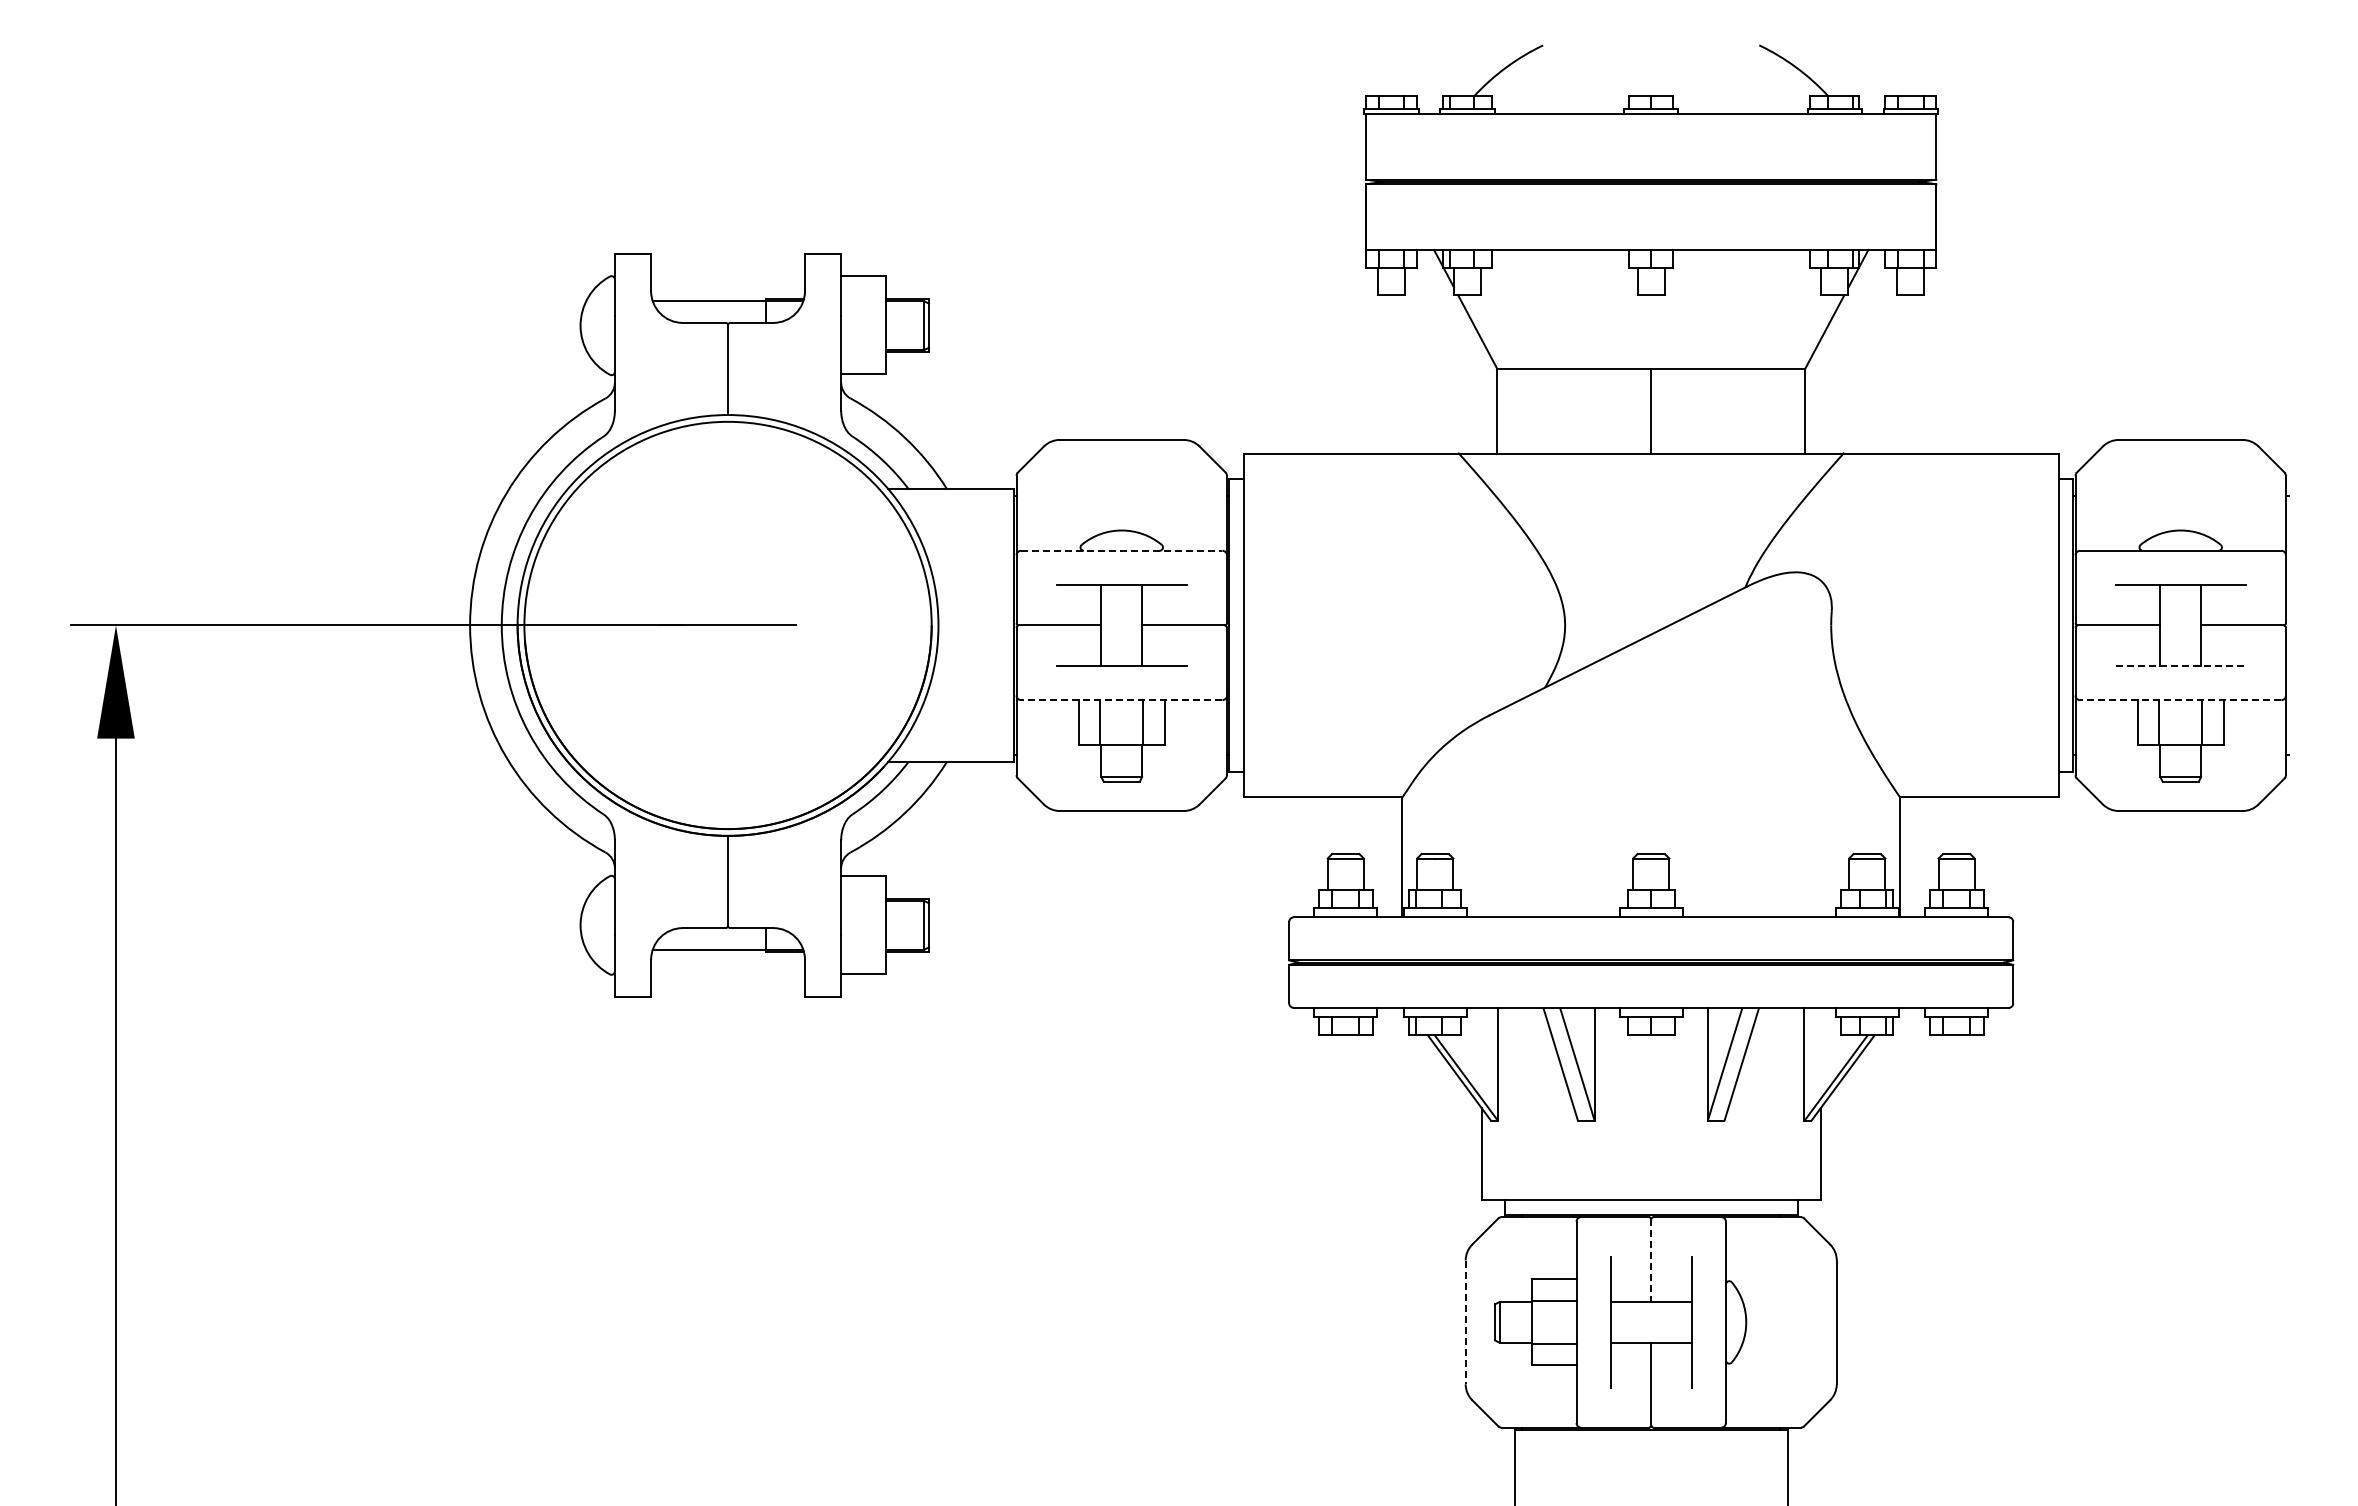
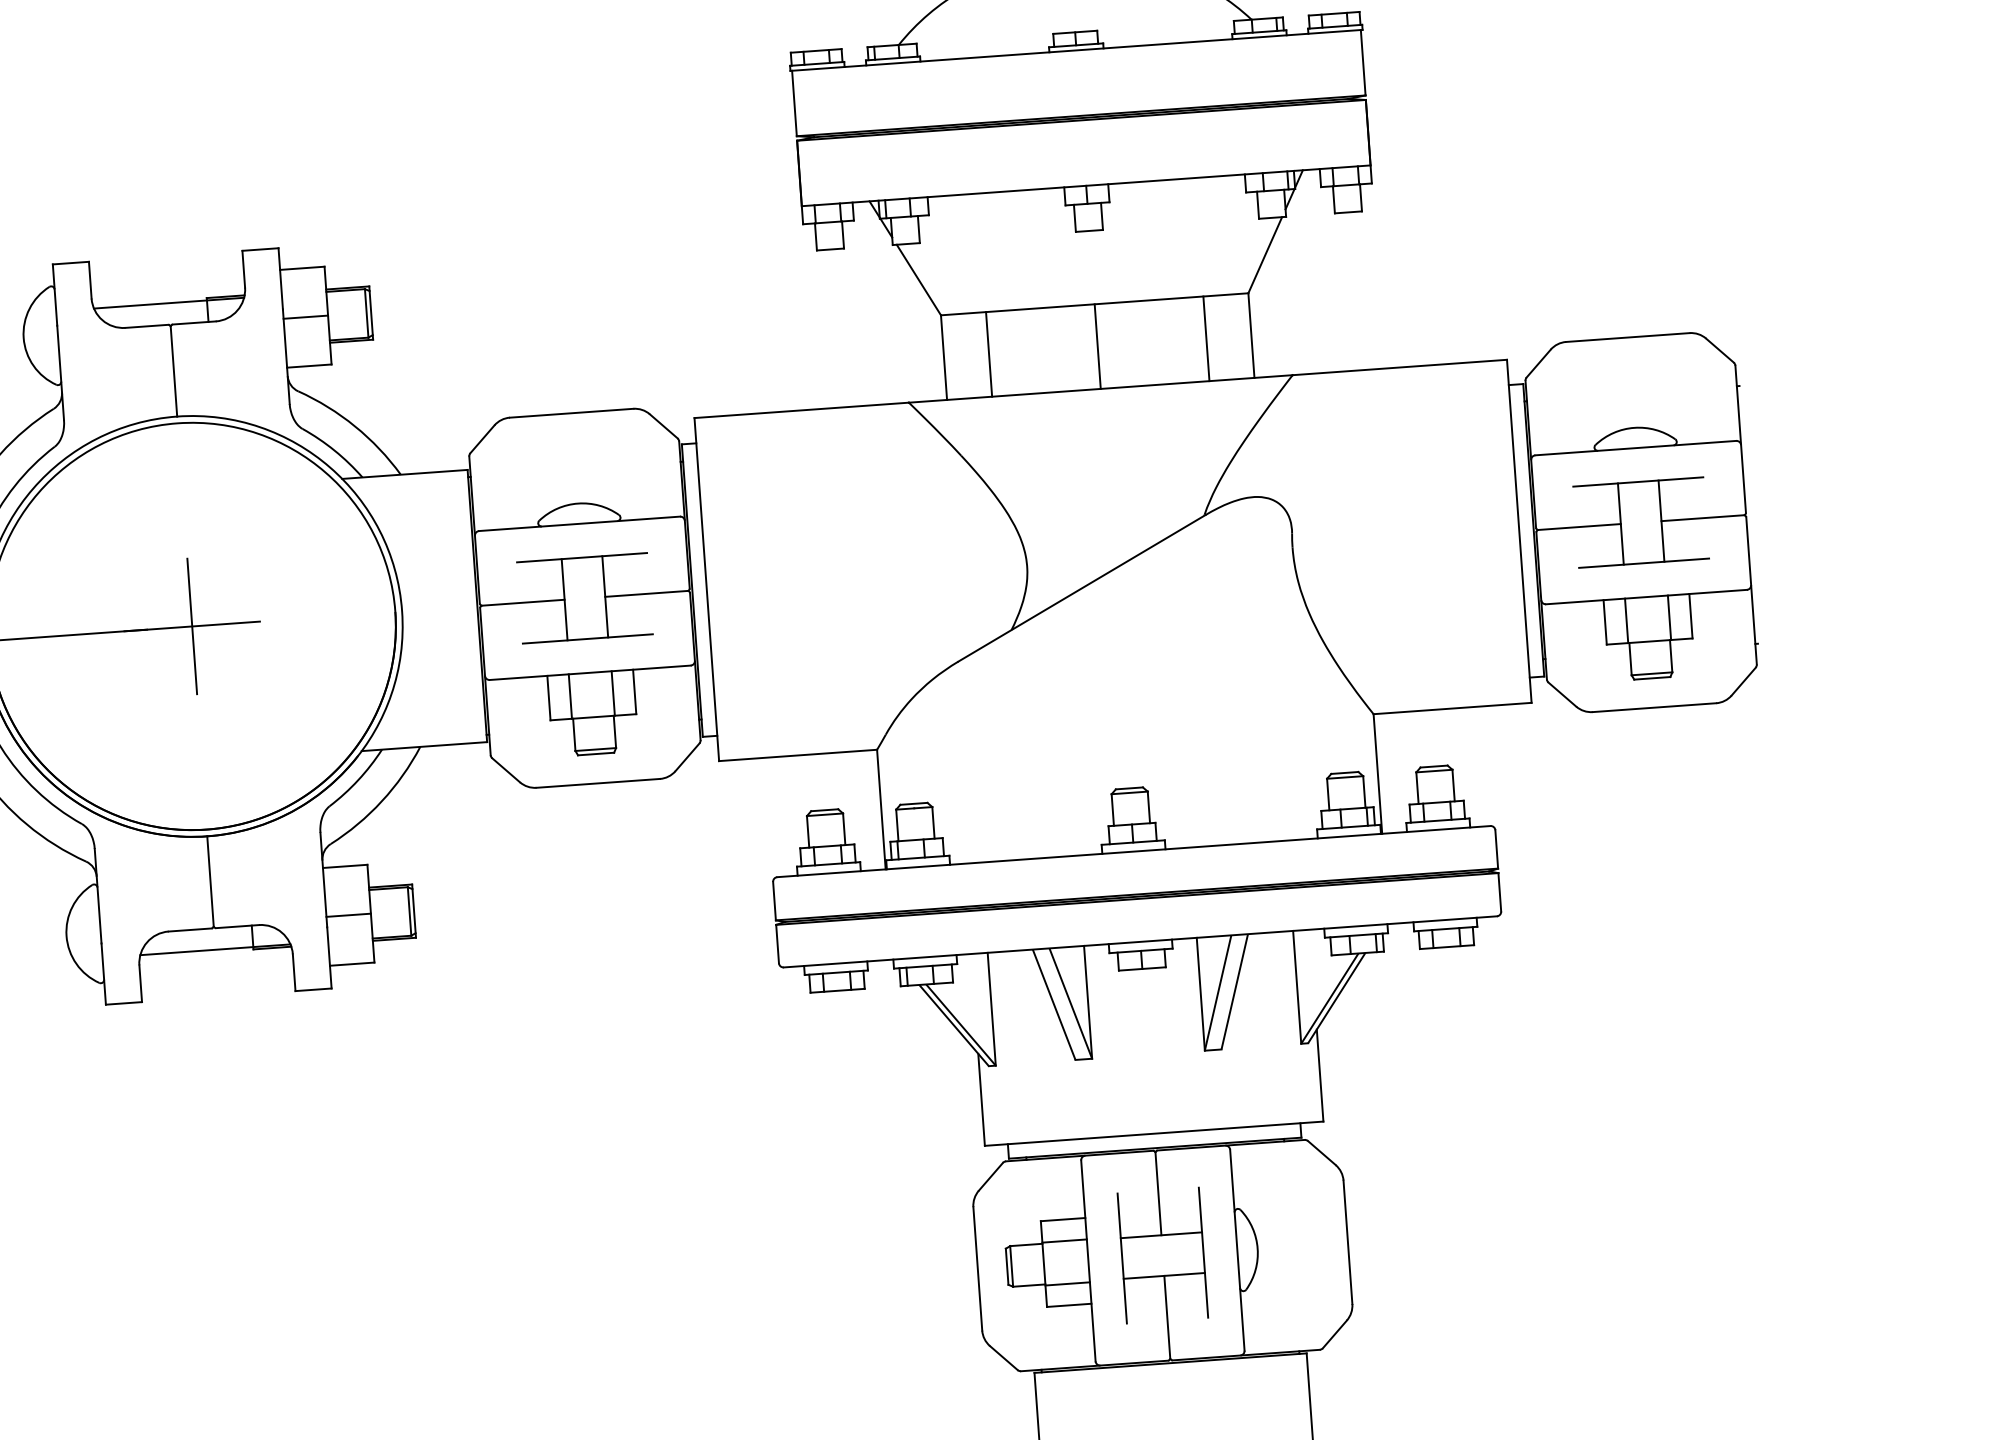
line: (863, 325) -> (305, 317), added
line: (1542, 410) -> (989, 353), added
line: (1760, 410) -> (1206, 338), added
line: (1121, 550) -> (579, 523), dashed -> solid
line: (728, 625) -> (192, 626), added
line: (2181, 666) -> (1644, 563), dashed -> solid
line: (1121, 700) -> (590, 673), dashed -> solid
line: (2180, 700) -> (1646, 597), dashed -> solid
line: (863, 924) -> (348, 915), added
line: (1651, 1261) -> (1158, 1194), dashed -> solid
line: (1465, 1322) -> (977, 1268), dashed -> solid

